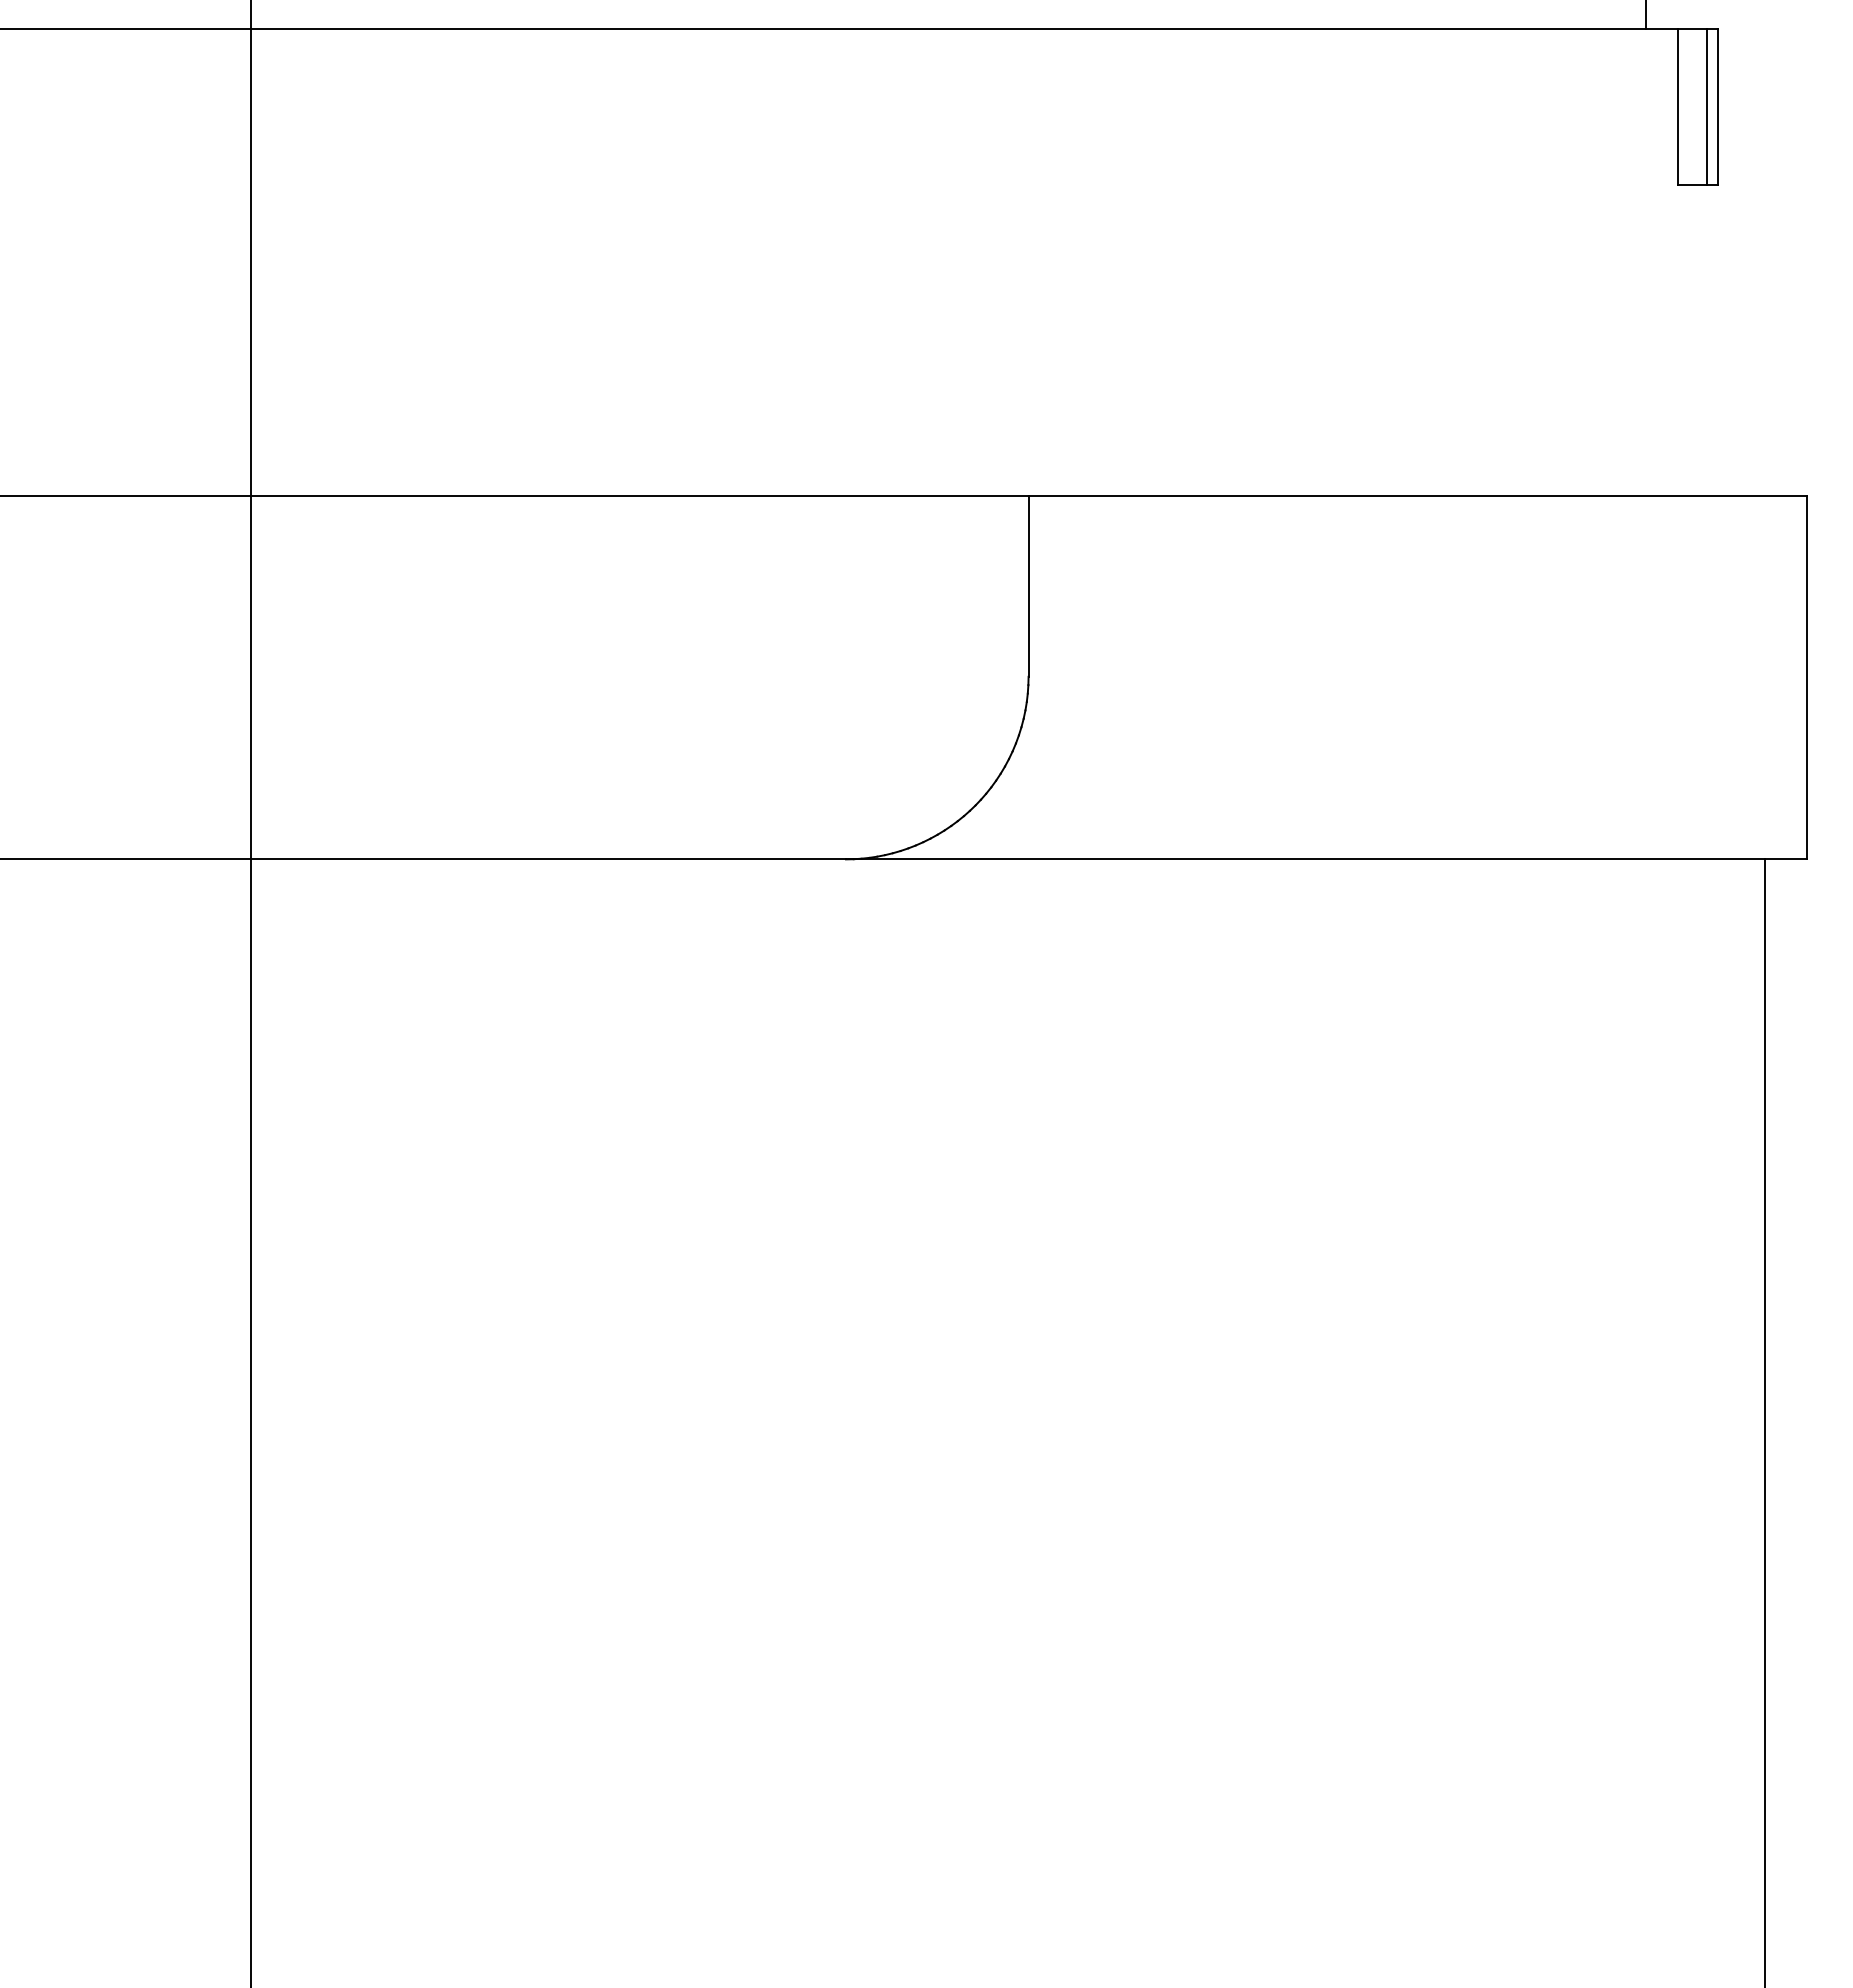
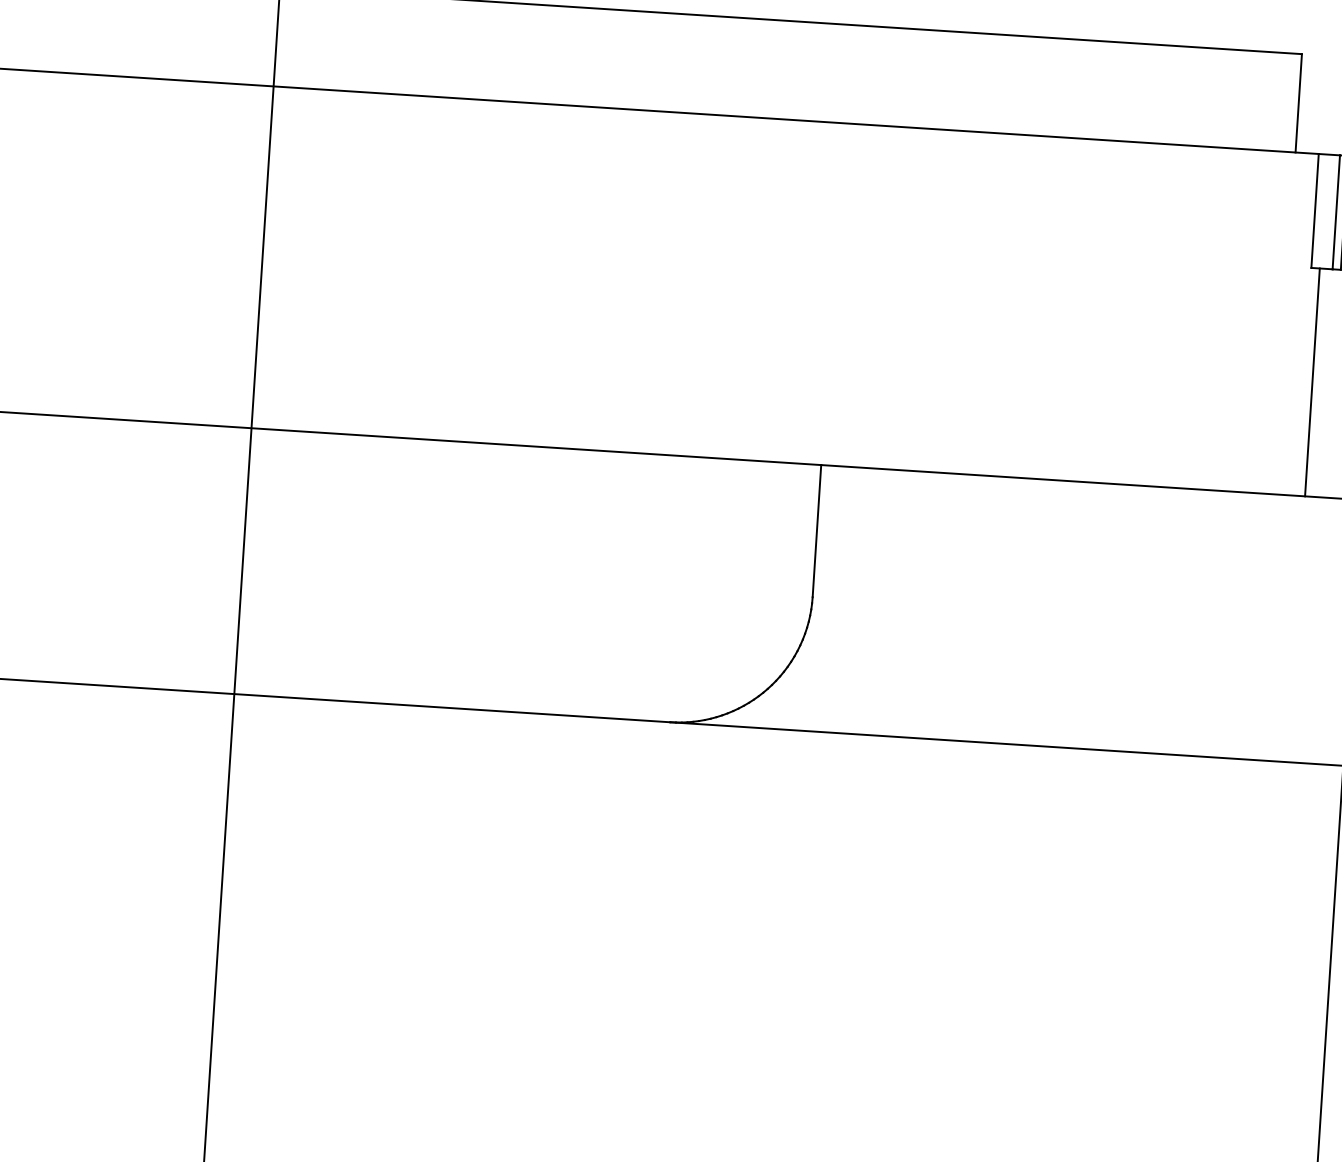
line: (1689, 340) -> (1312, 382), added

